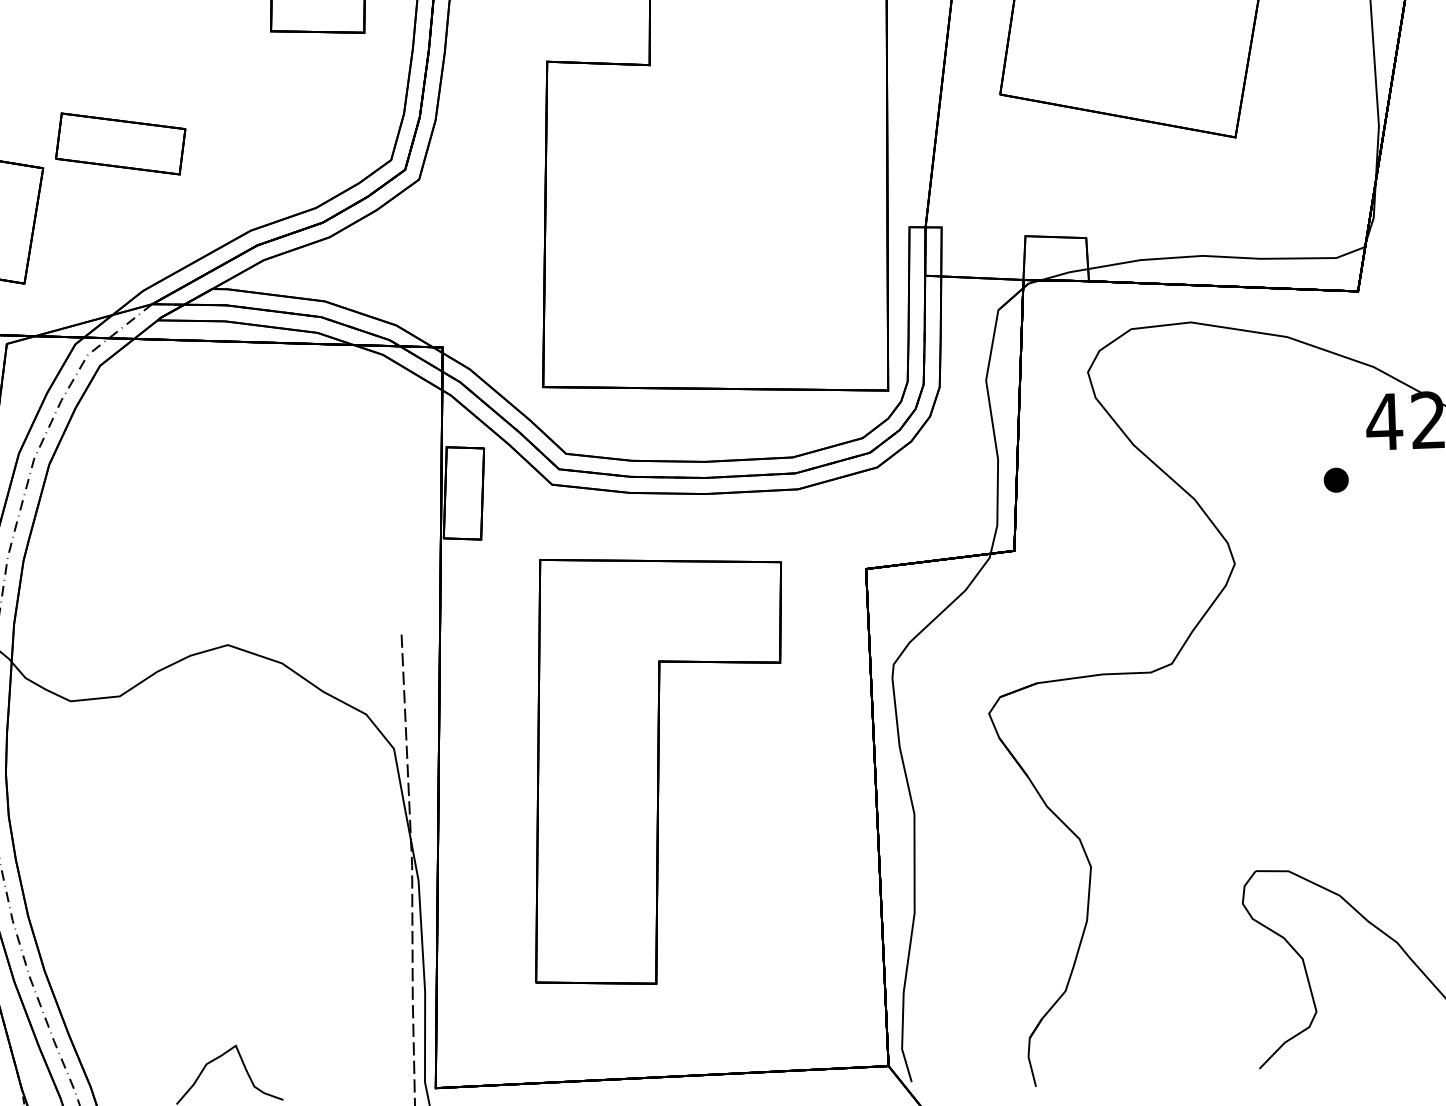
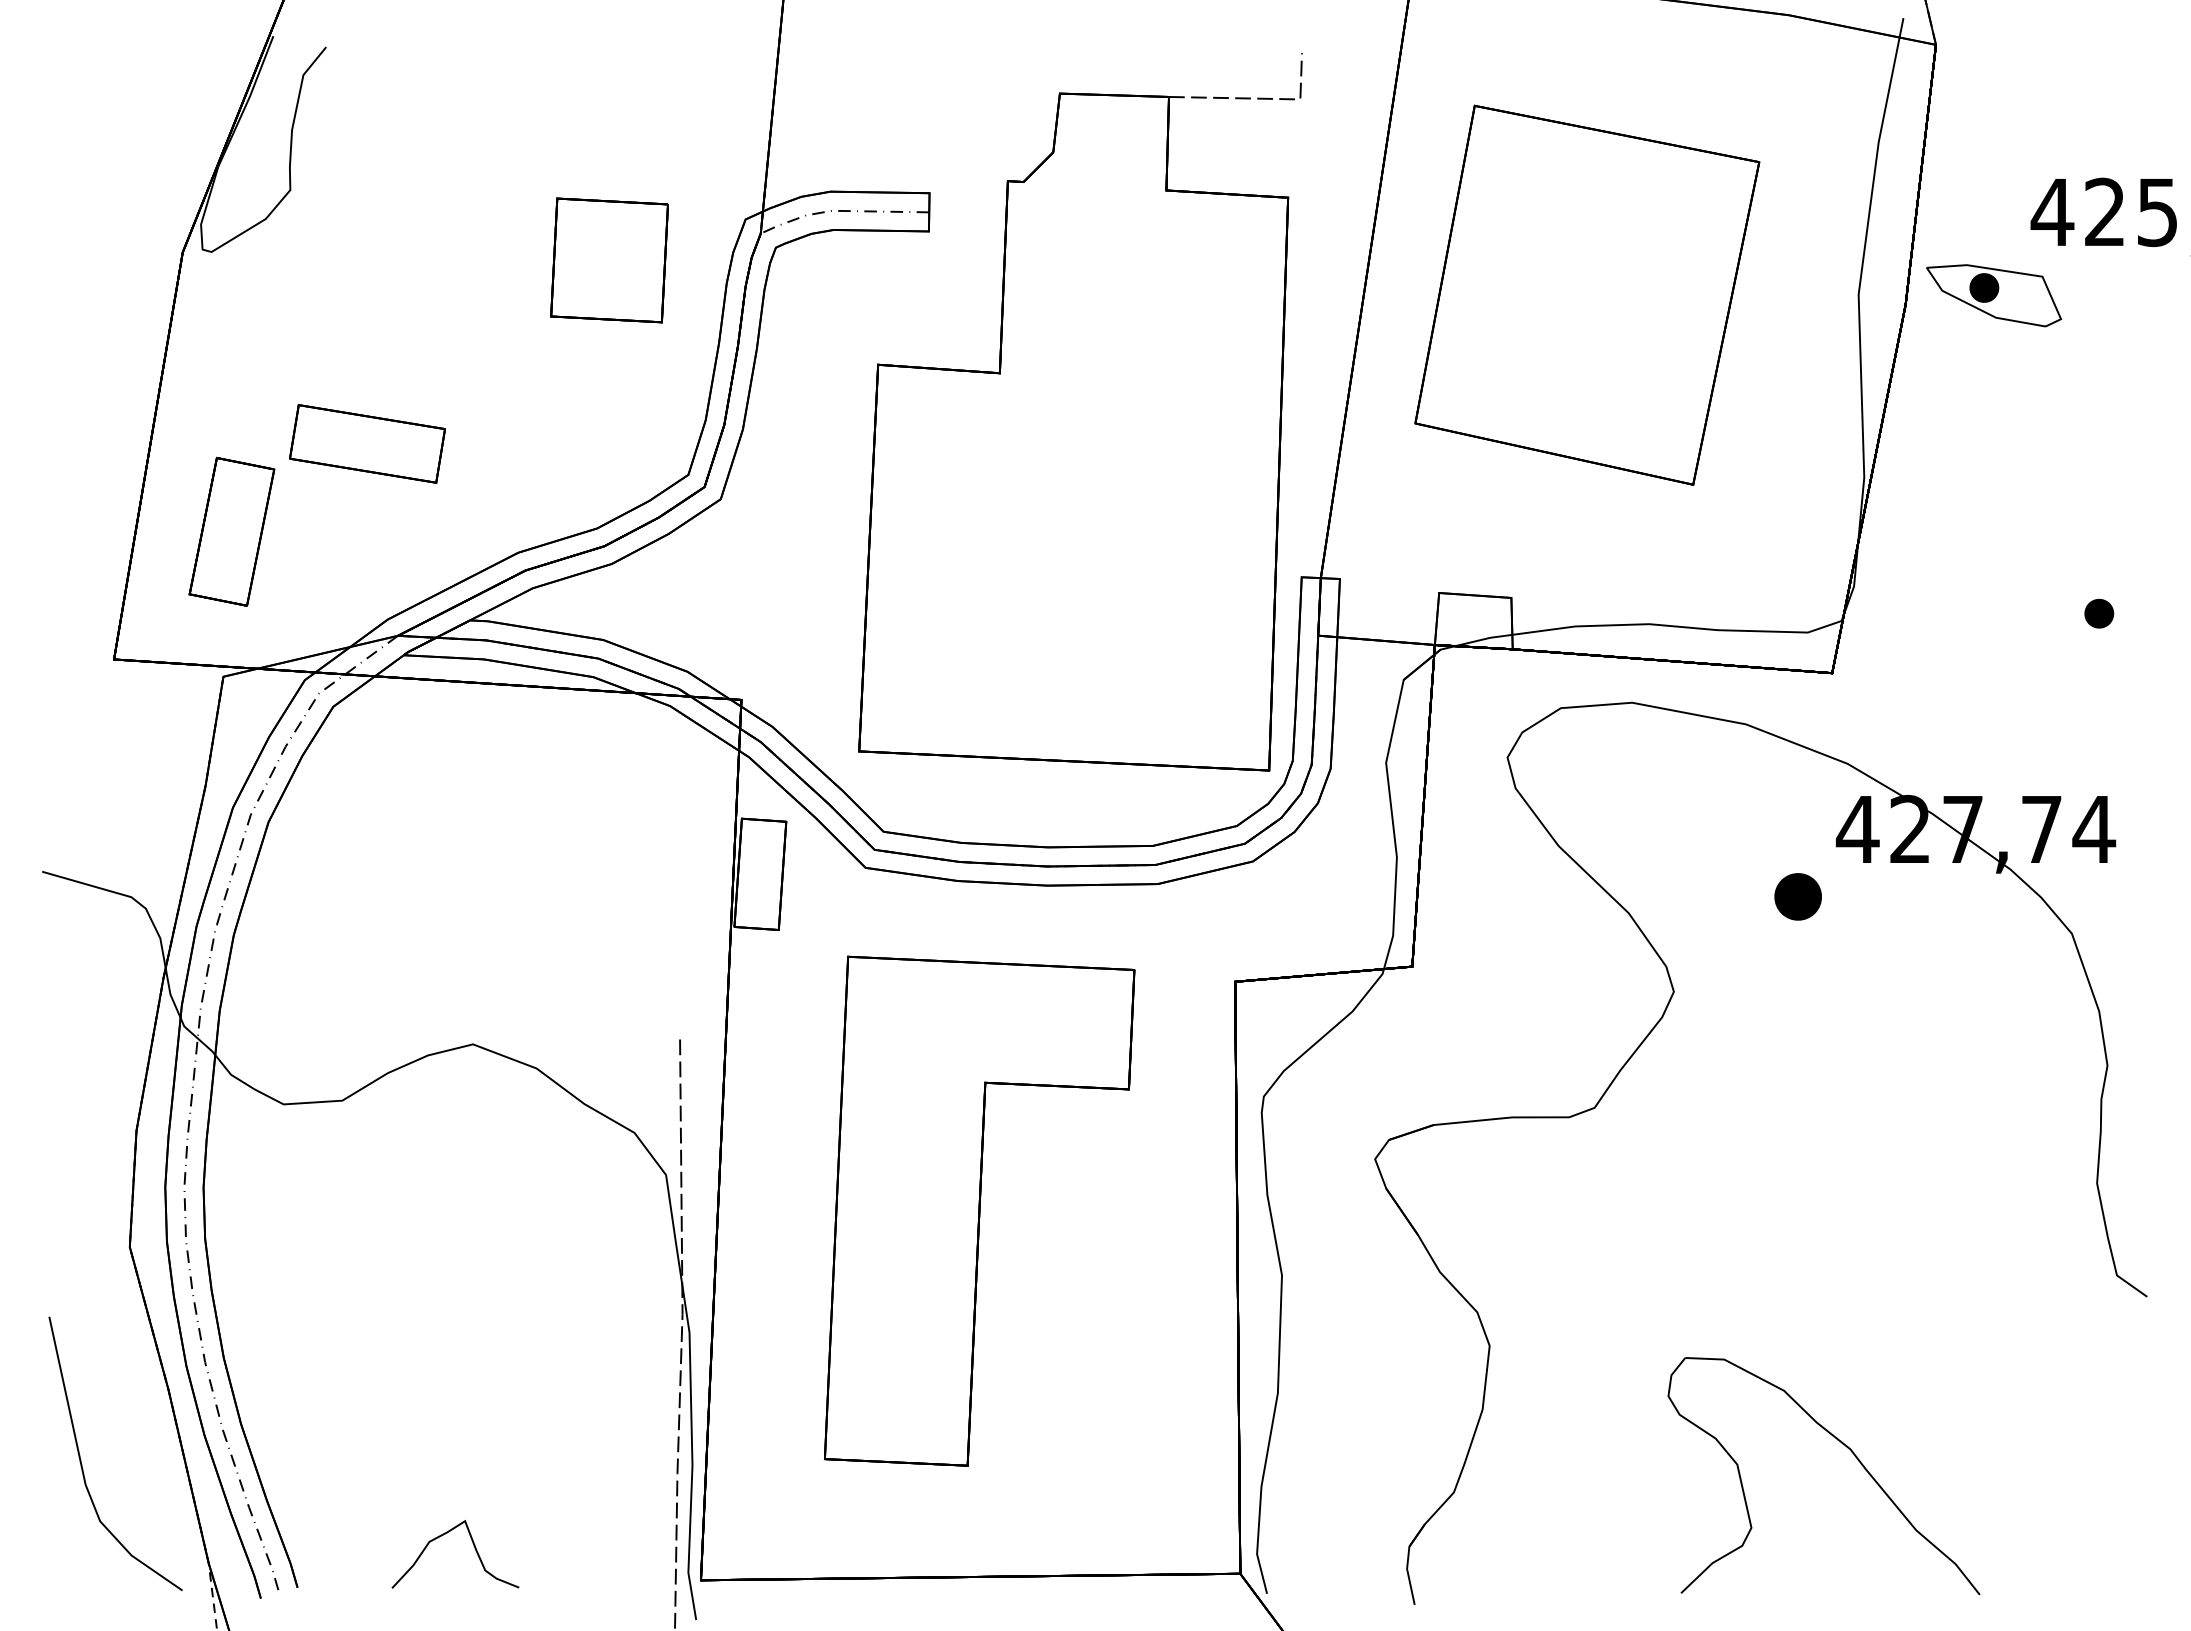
part: (1335, 480) -> (1797, 896), size x1.6

